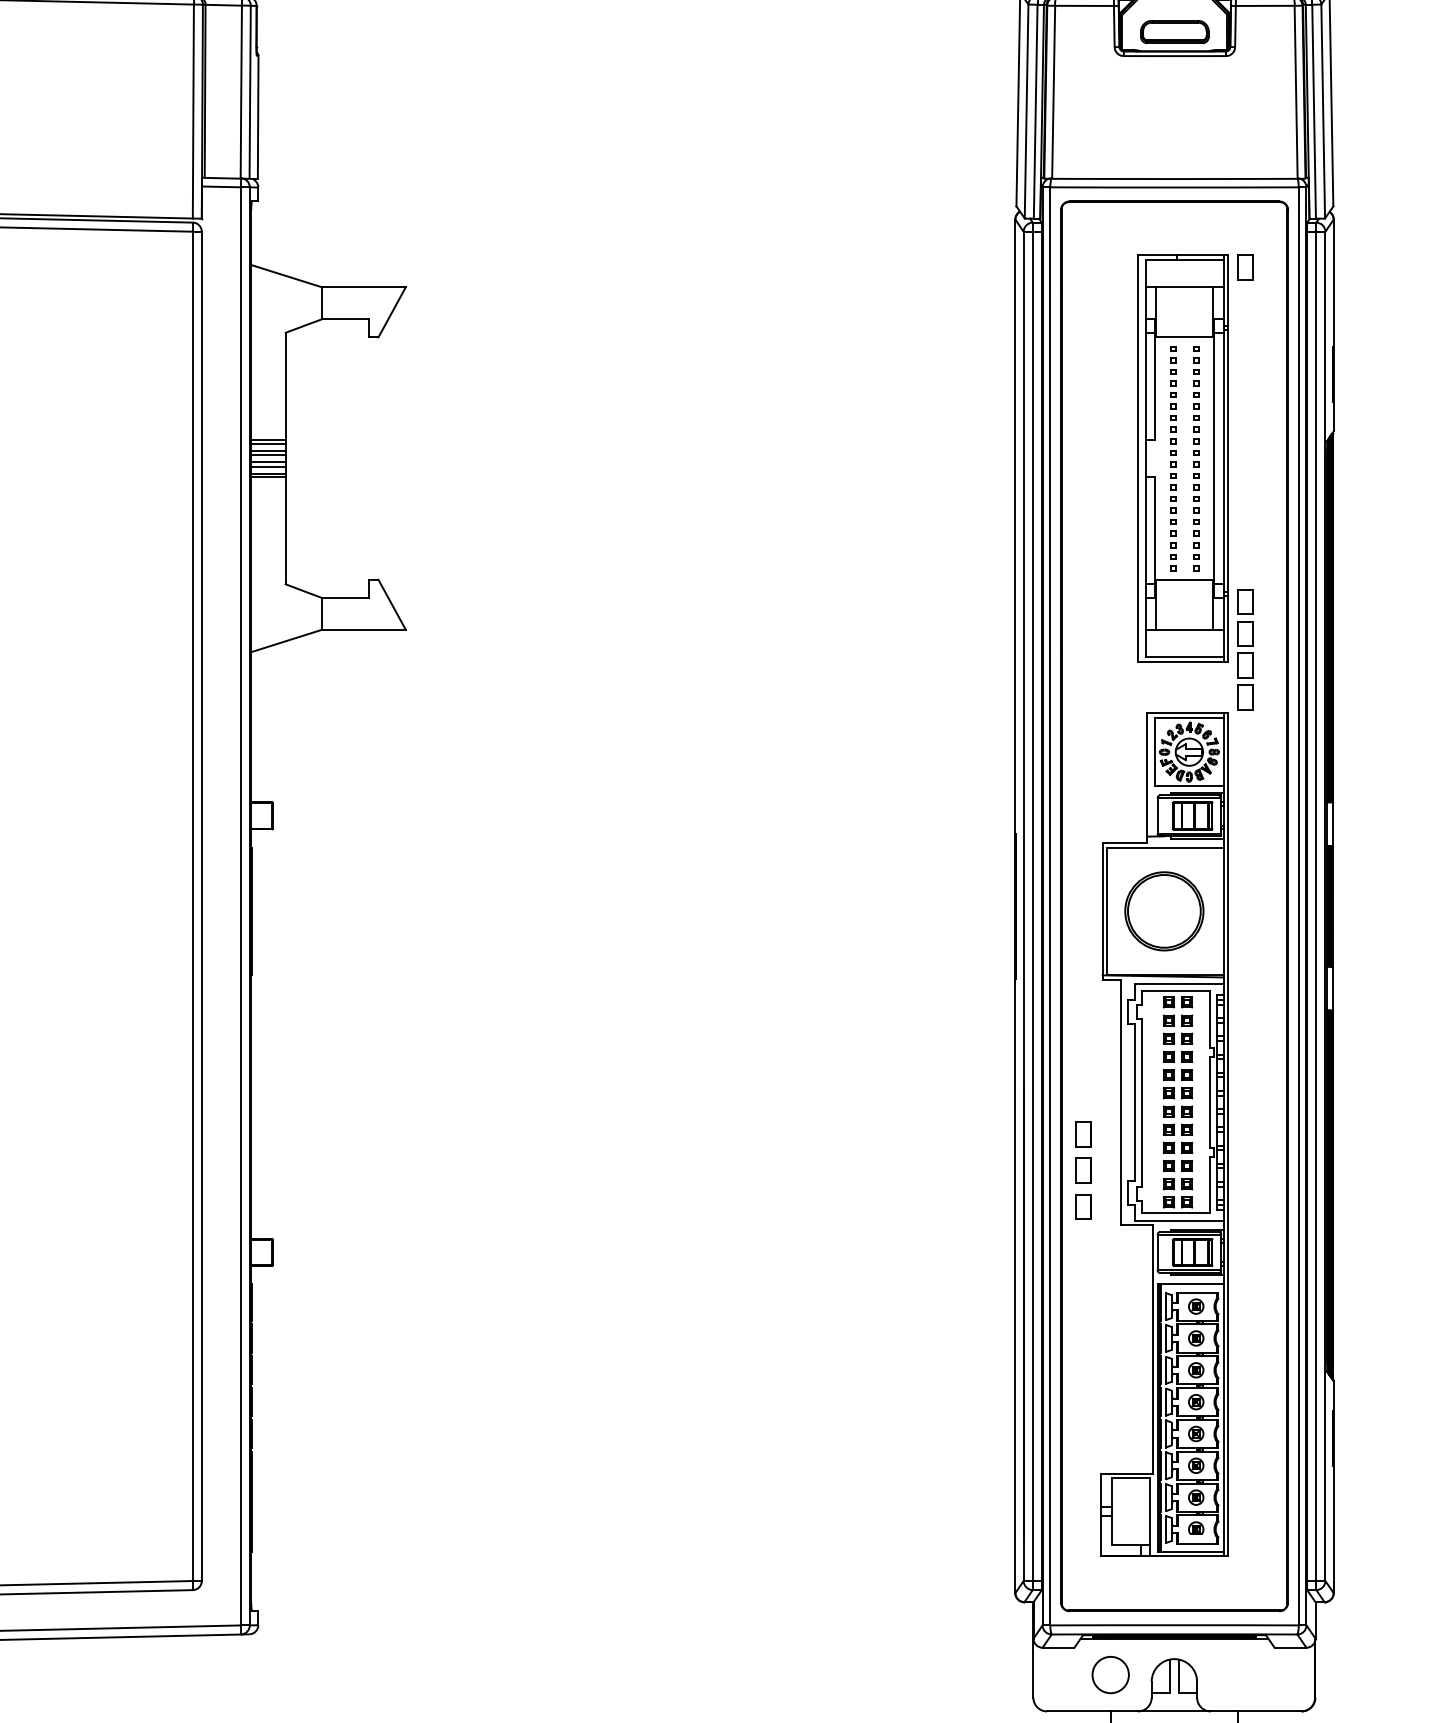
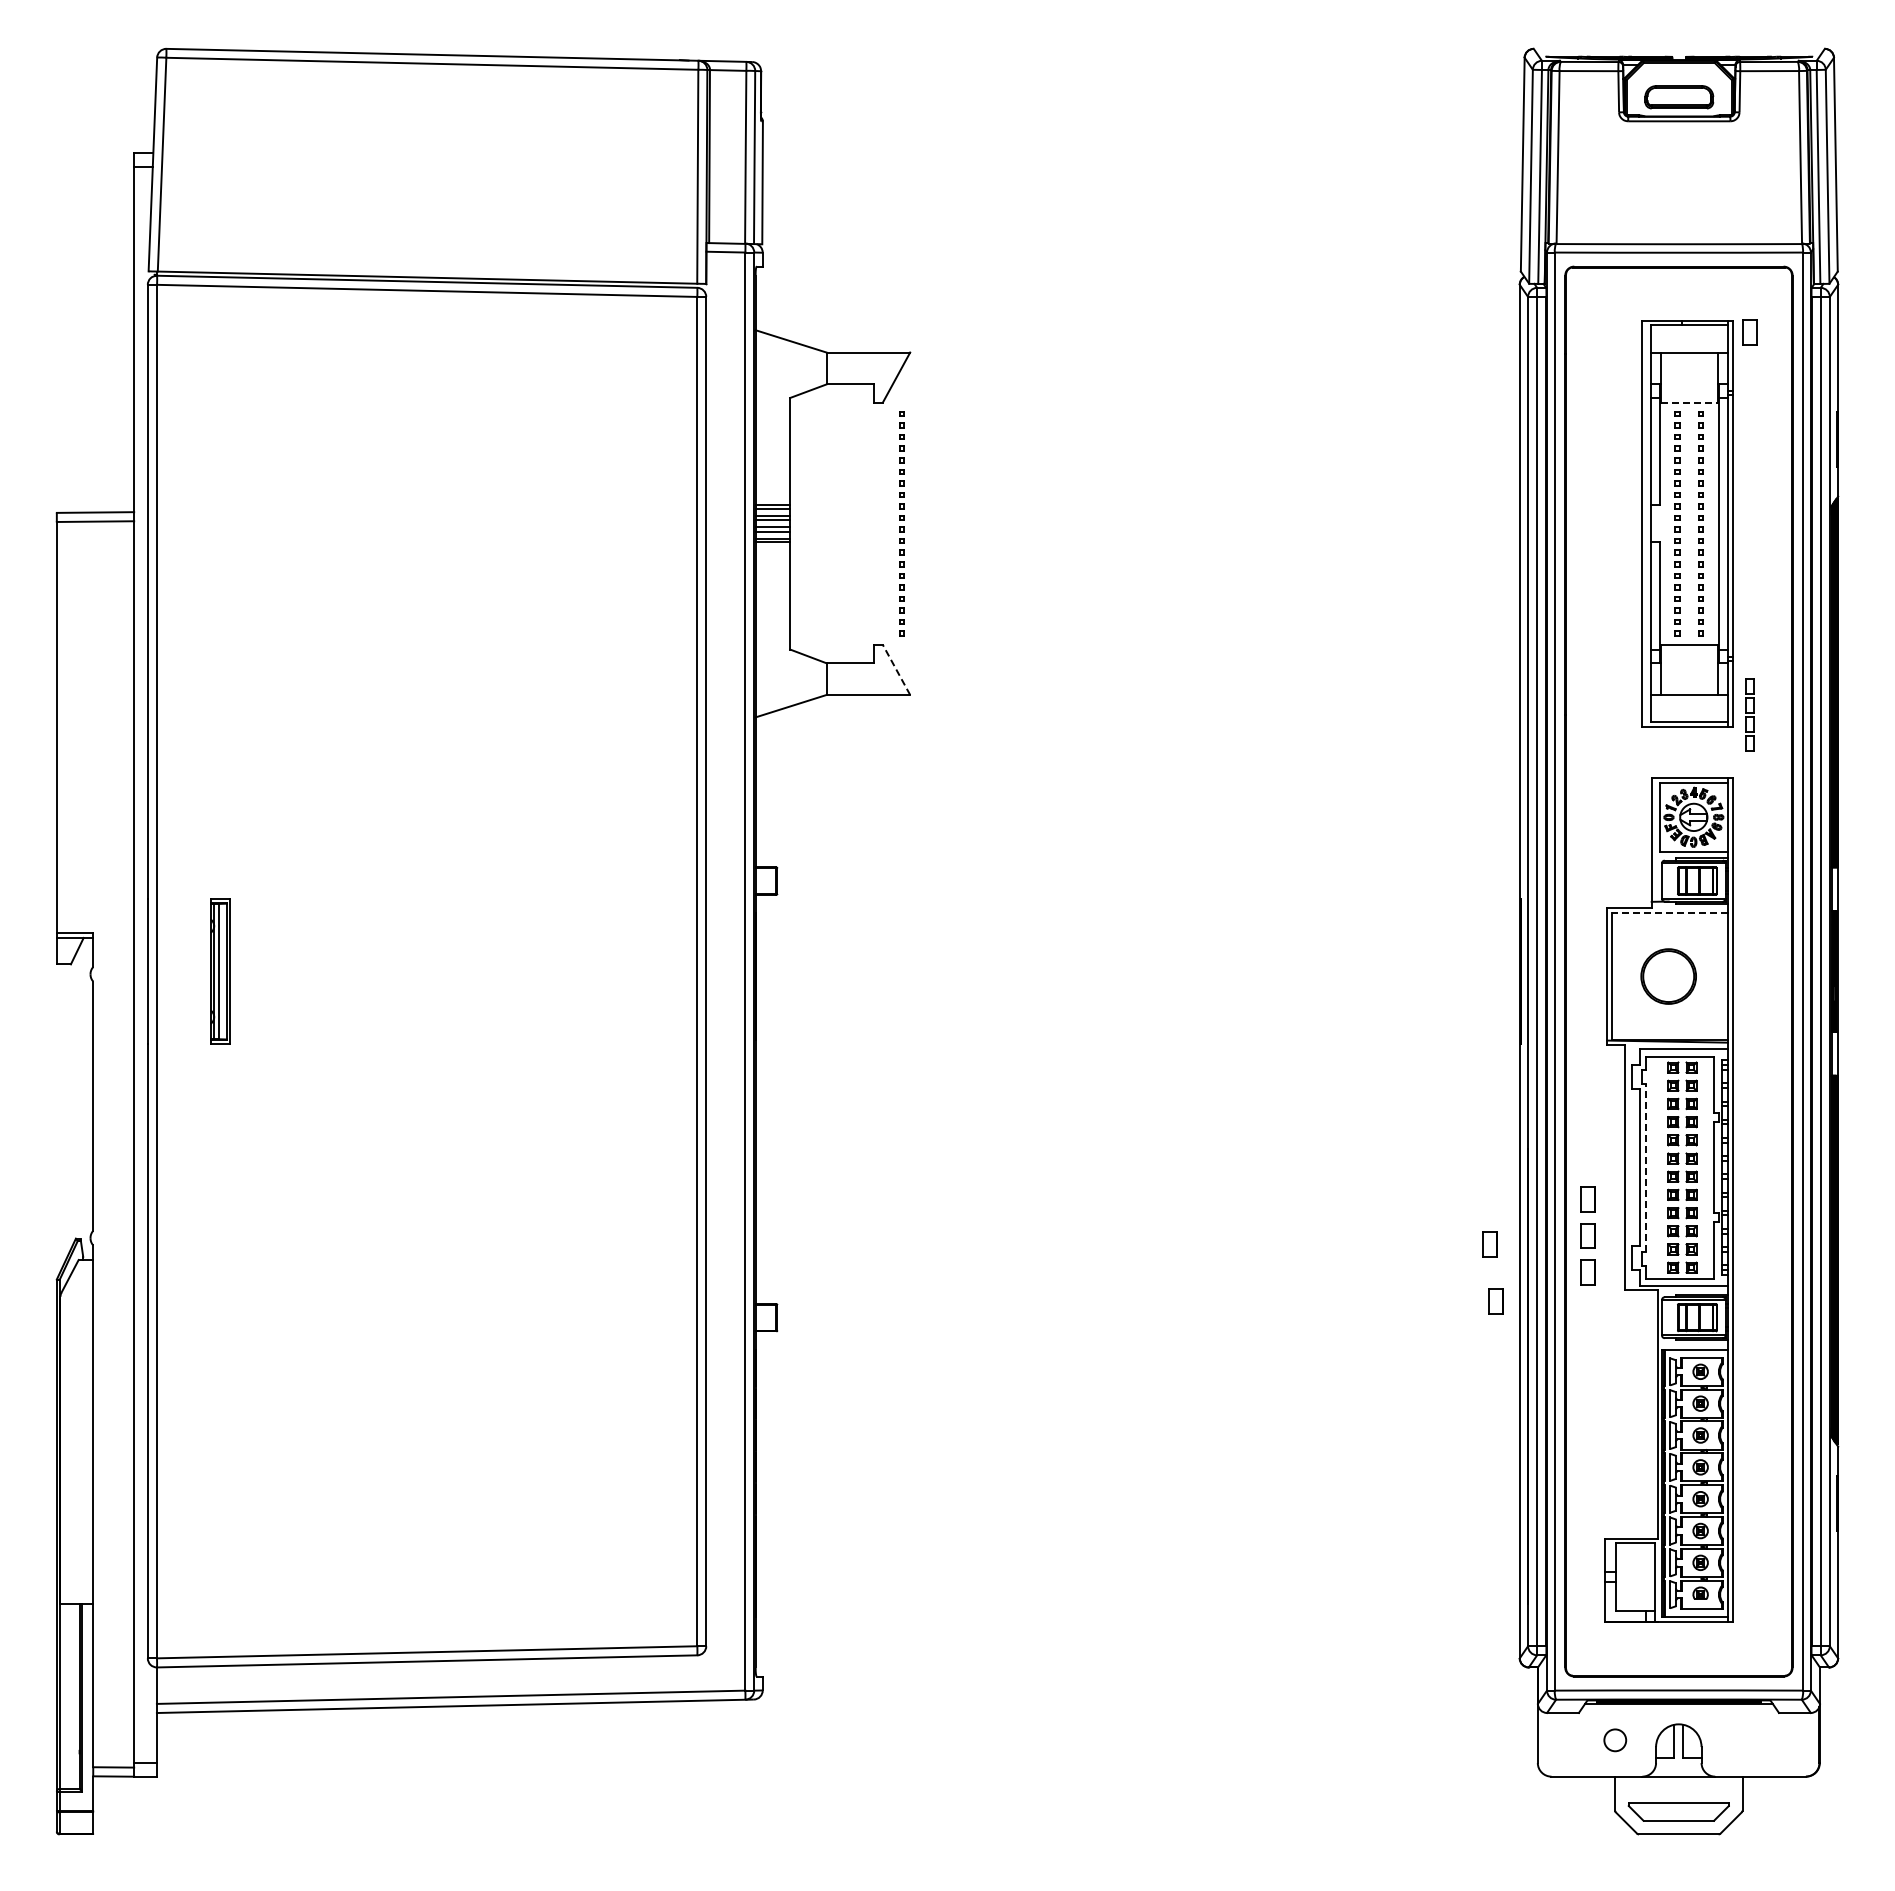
line: (1185, 337) -> (1689, 402), solid -> dashed
part: (397, 458) -> (901, 523), added
line: (392, 604) -> (896, 669), solid -> dashed
part: (1245, 649) -> (1749, 714), size x0.6
line: (1165, 847) -> (1669, 912), solid -> dashed
part: (1164, 911) -> (1668, 976), size x0.7
line: (1142, 1102) -> (1646, 1167), solid -> dashed
part: (985, 1179) -> (1489, 1244), added
part: (991, 1236) -> (1495, 1301), added
circle: (1111, 1675) -> (1615, 1740), size x0.6

